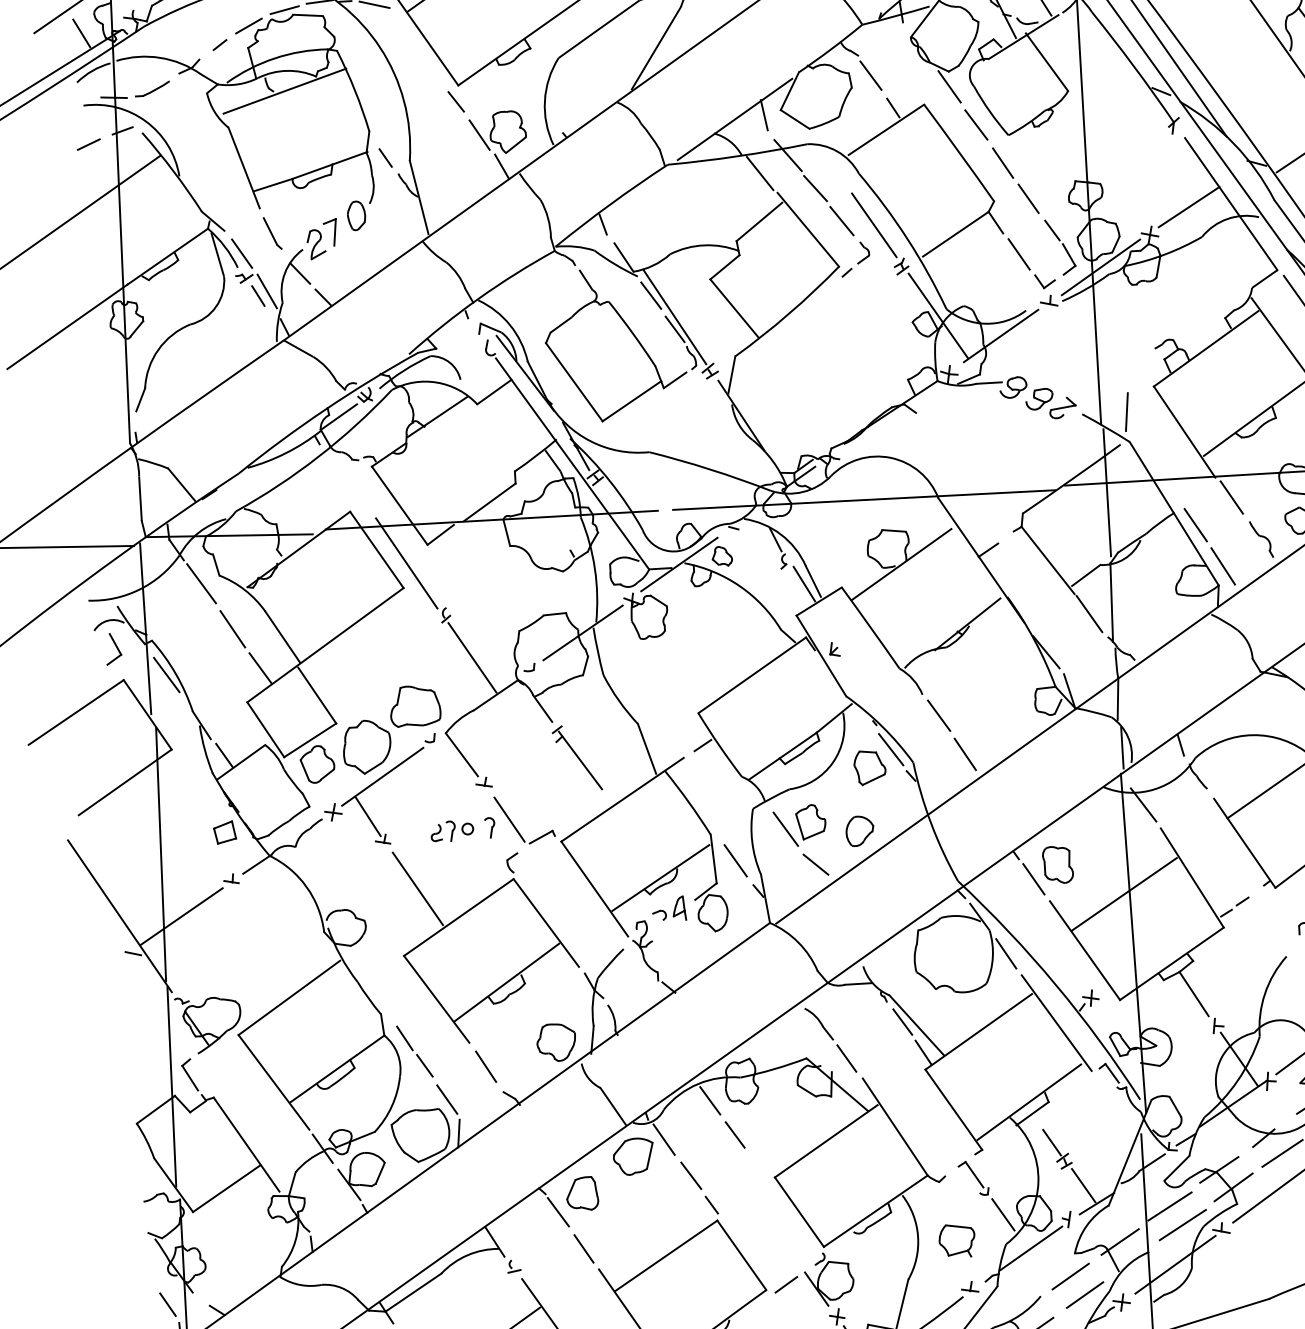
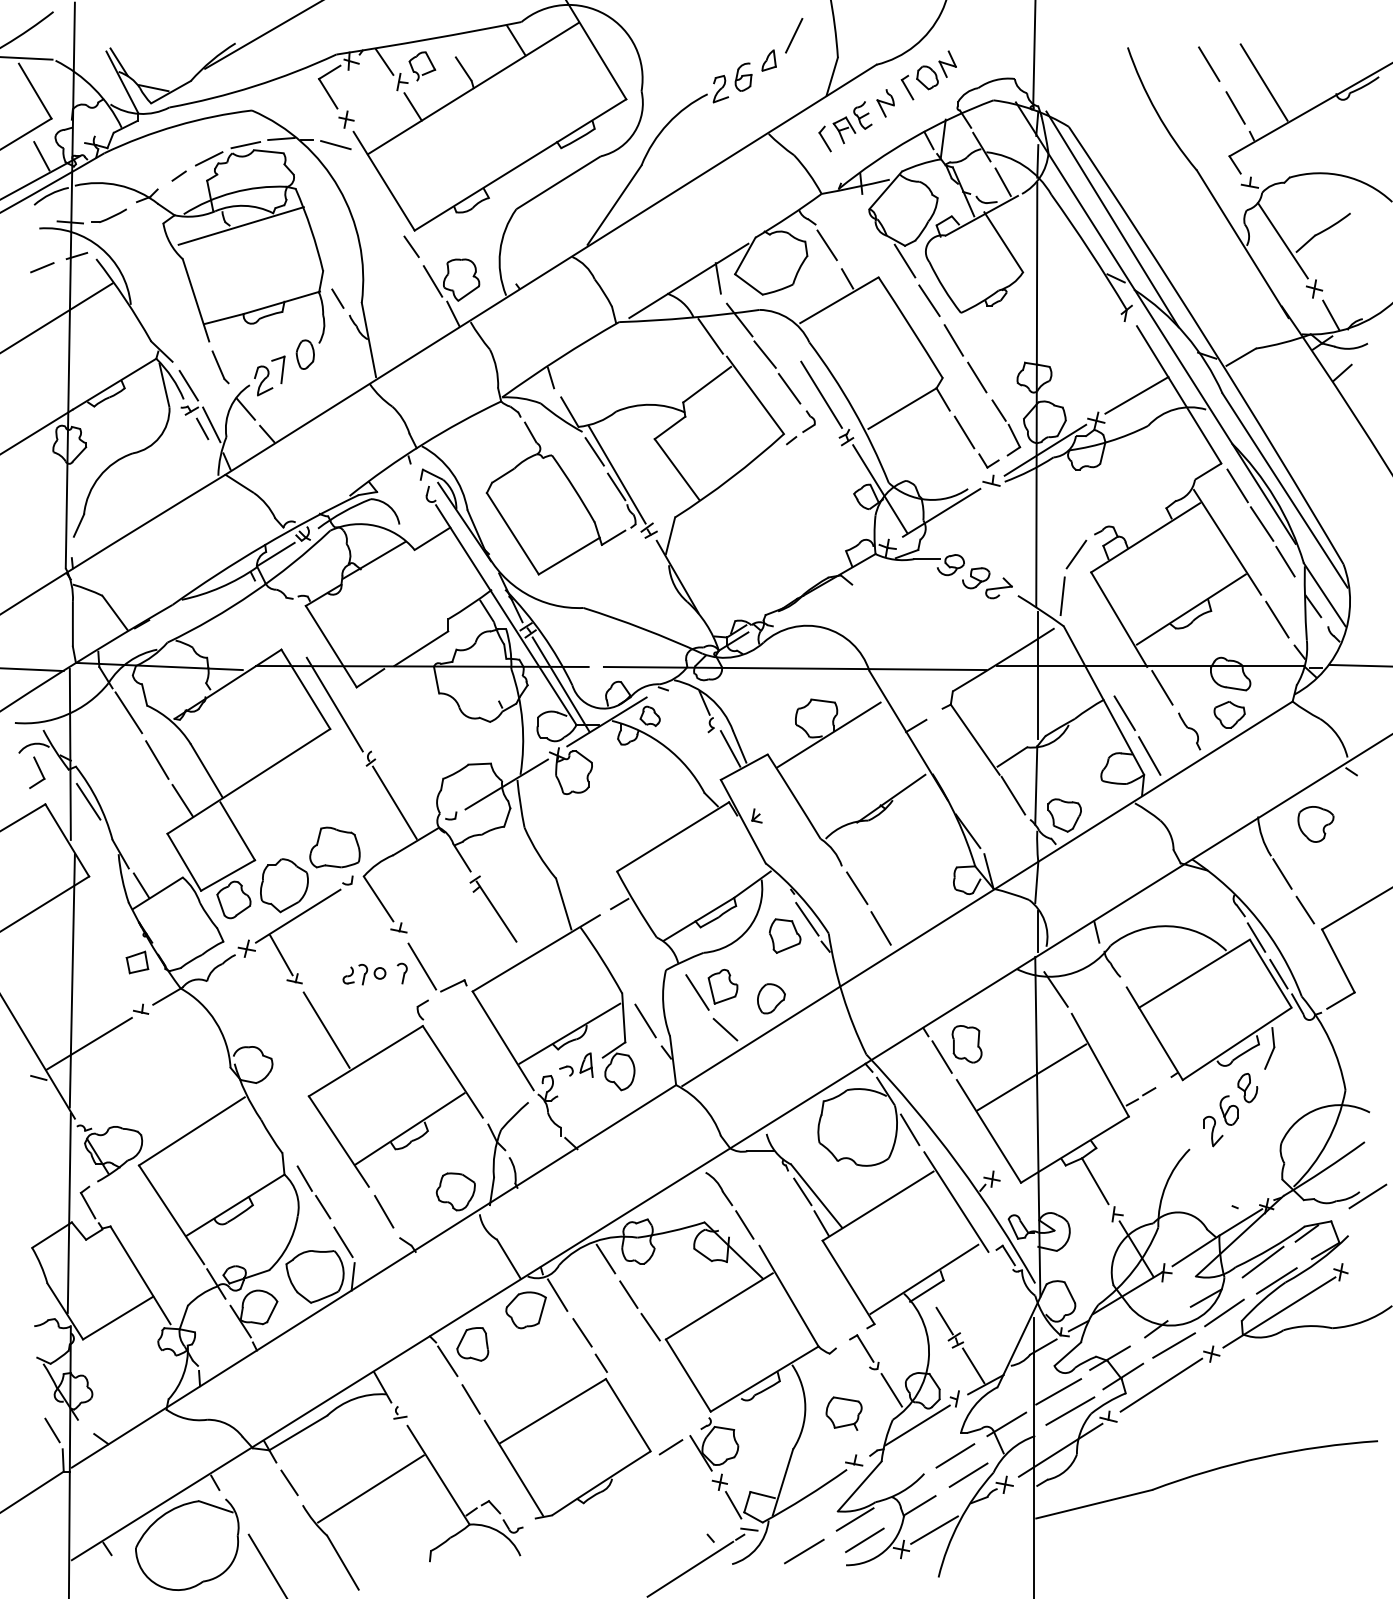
line: (1138, 369) -> (1076, 554), added
line: (630, 529) -> (560, 684), added
part: (1141, 630) -> (1064, 815), added
line: (758, 1165) -> (650, 1326), added

